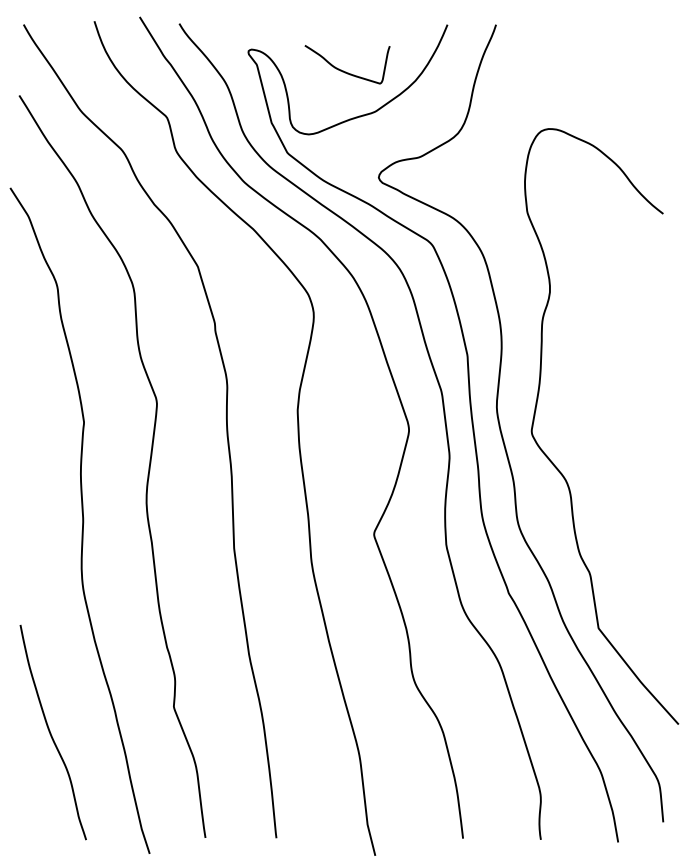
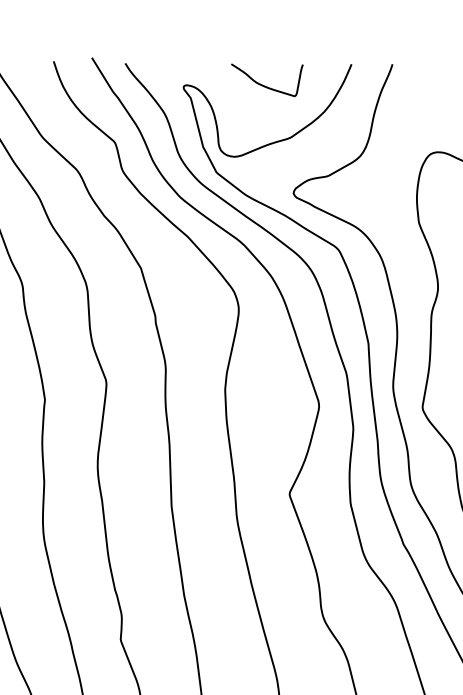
curve: (346, 71) -> (266, 86), moved

